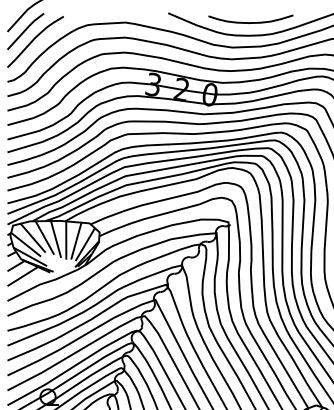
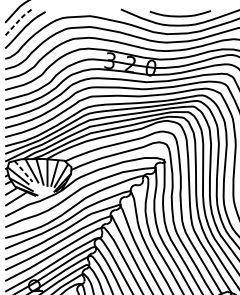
line: (25, 29) -> (18, 21), solid -> dashed
line: (33, 238) -> (23, 171), solid -> dashed

